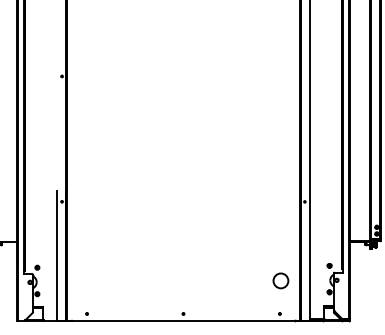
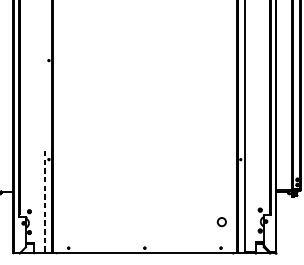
line: (56, 255) -> (44, 202), solid -> dashed
circle: (280, 280) -> (221, 221), size x0.7

